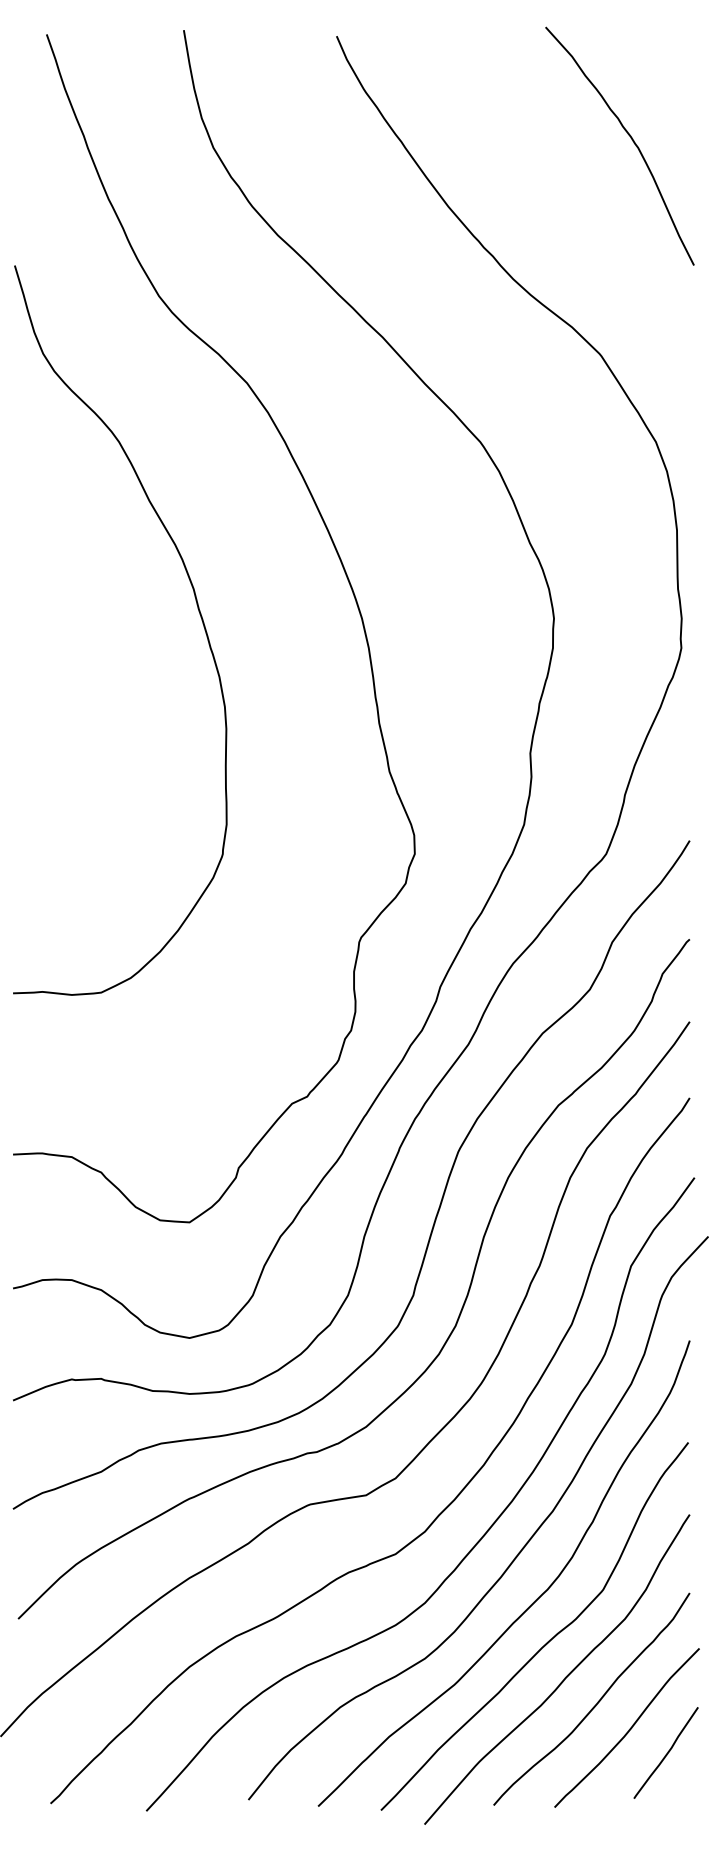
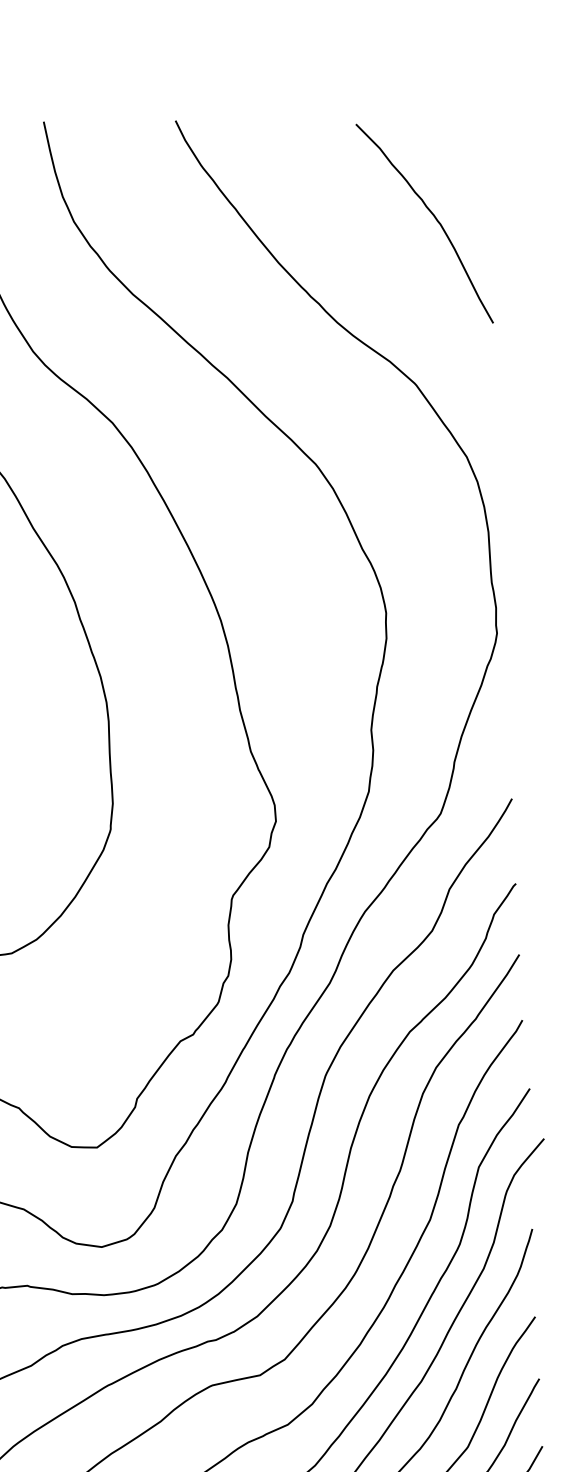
curve: (630, 138) -> (433, 216), moved

